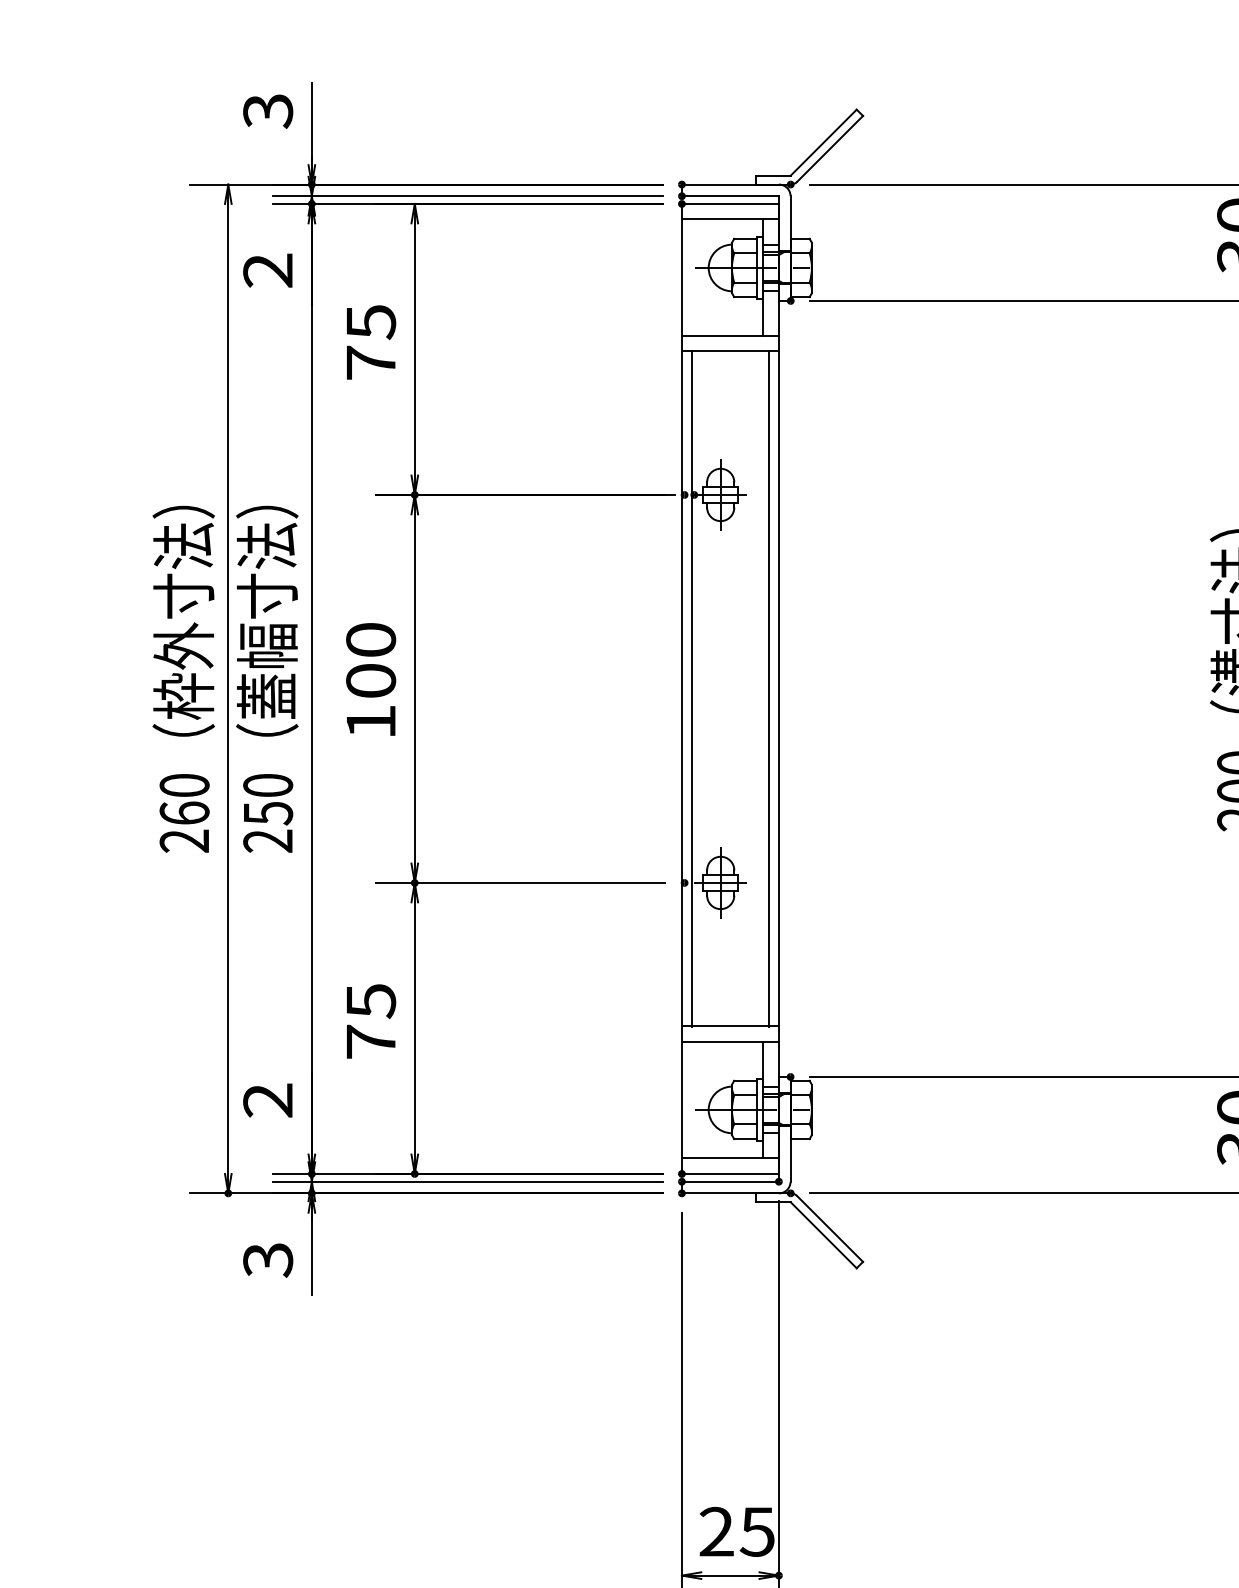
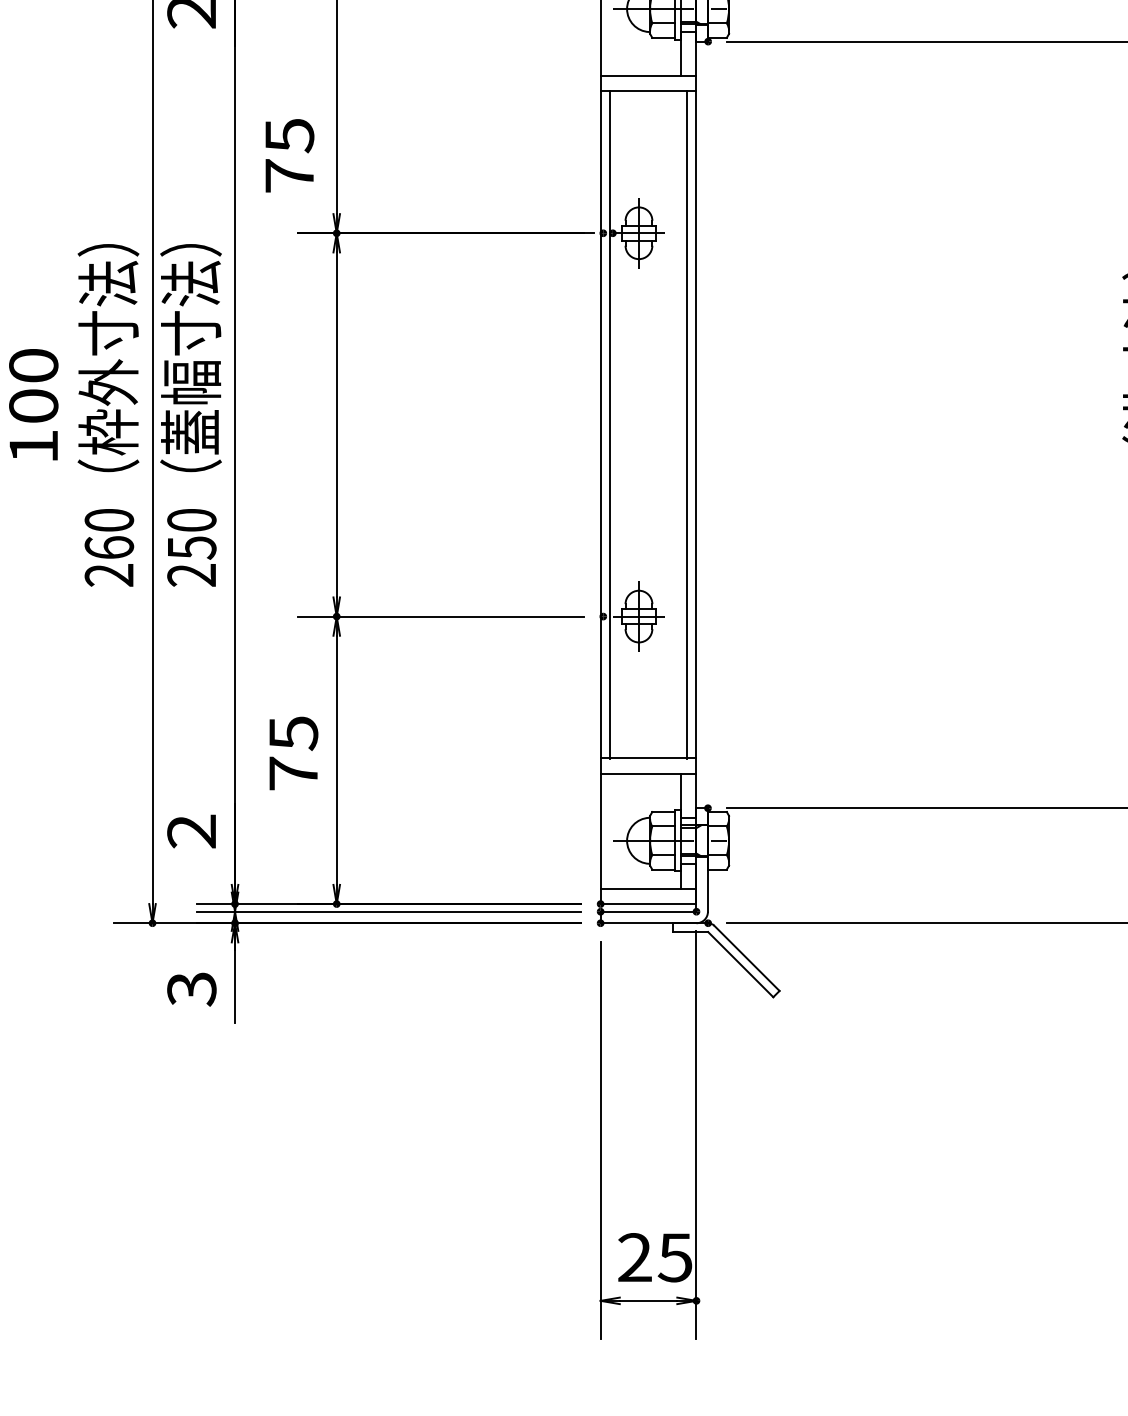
text: (371, 342) -> (290, 155), moved
text: (371, 679) -> (34, 404), moved

